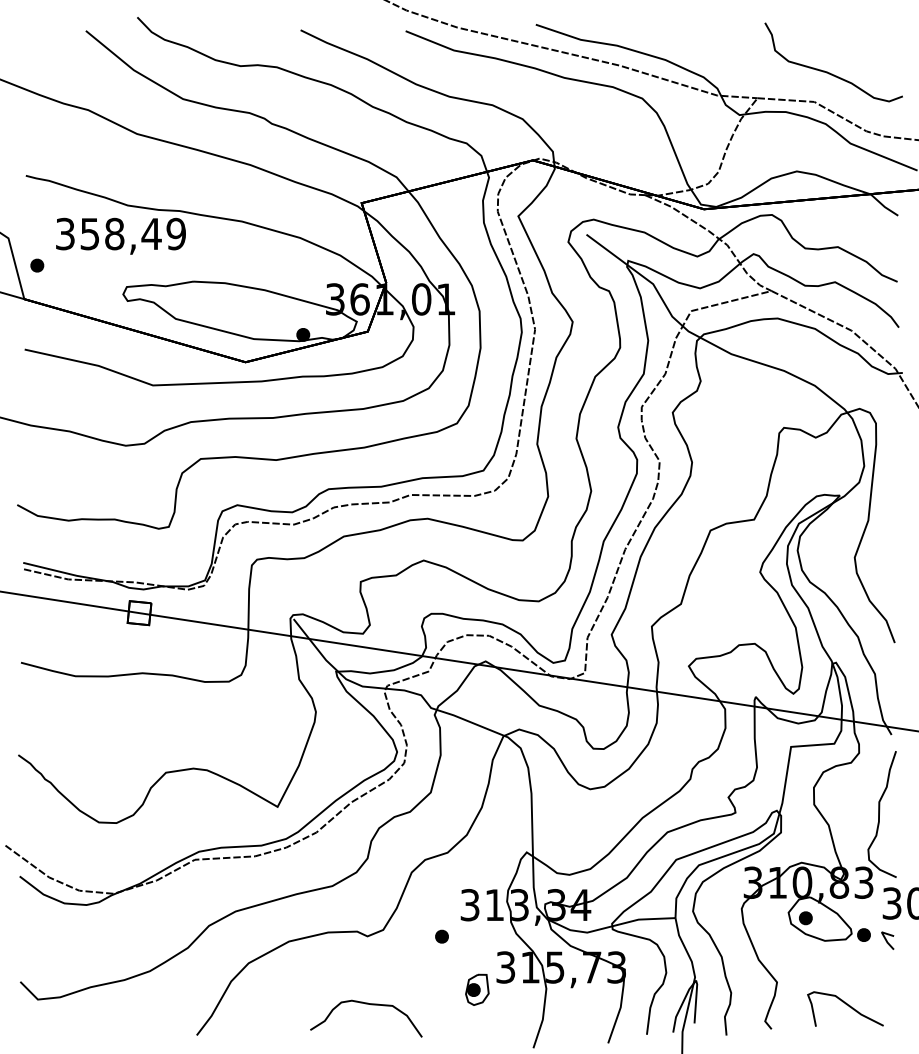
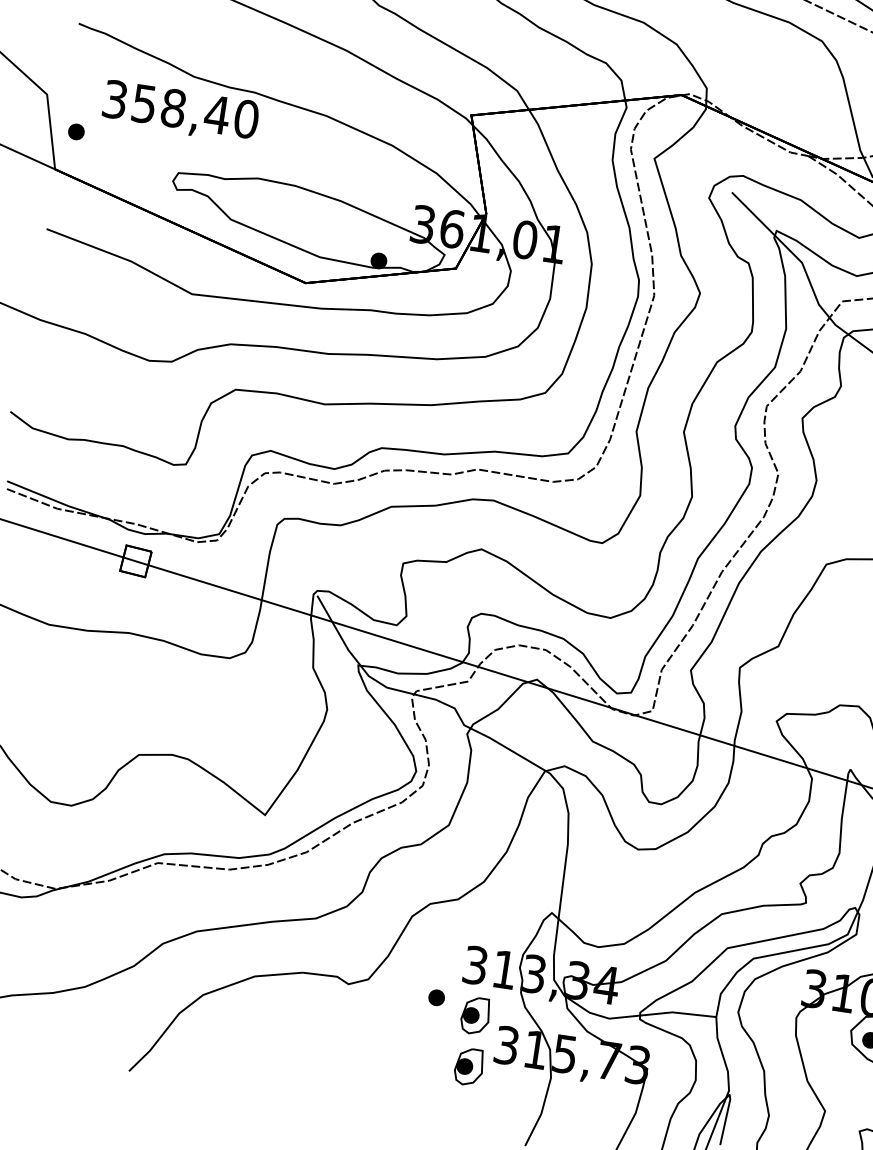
text: (176, 234) -> (246, 119), 358,49 -> 358,40
part: (476, 946) -> (475, 1015), added
curve: (371, 1005) -> (341, 1066), removed

